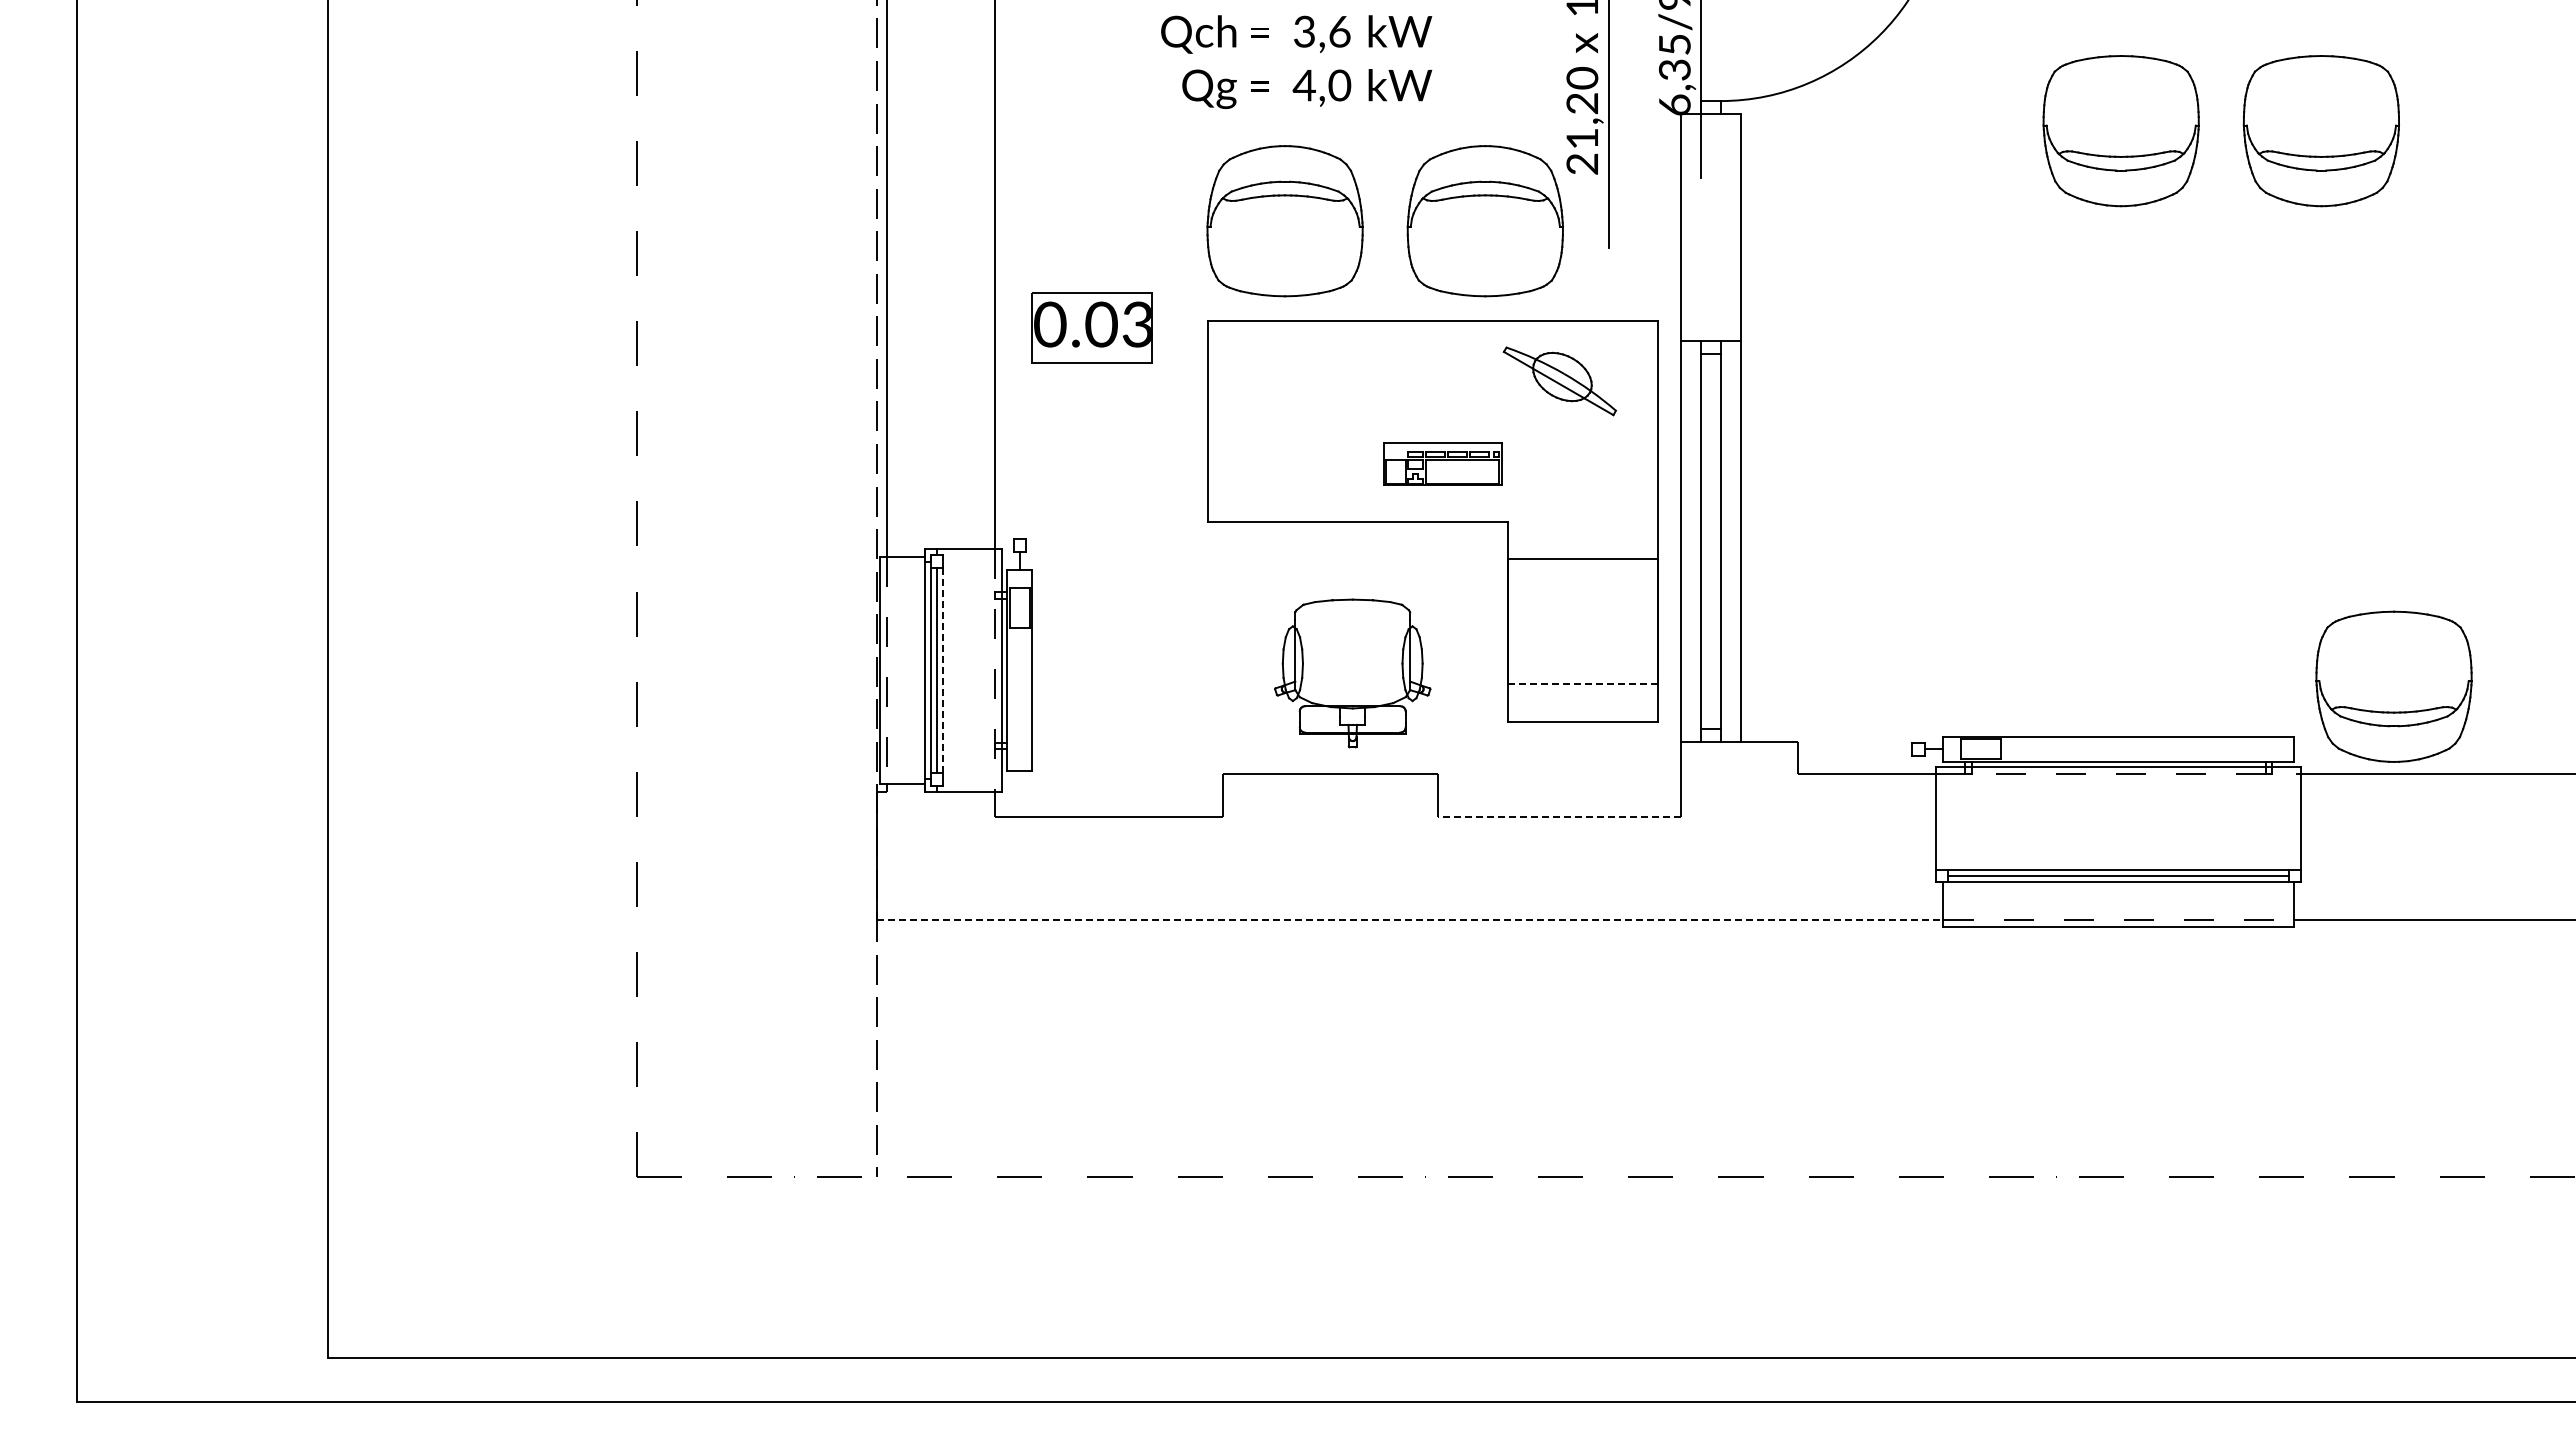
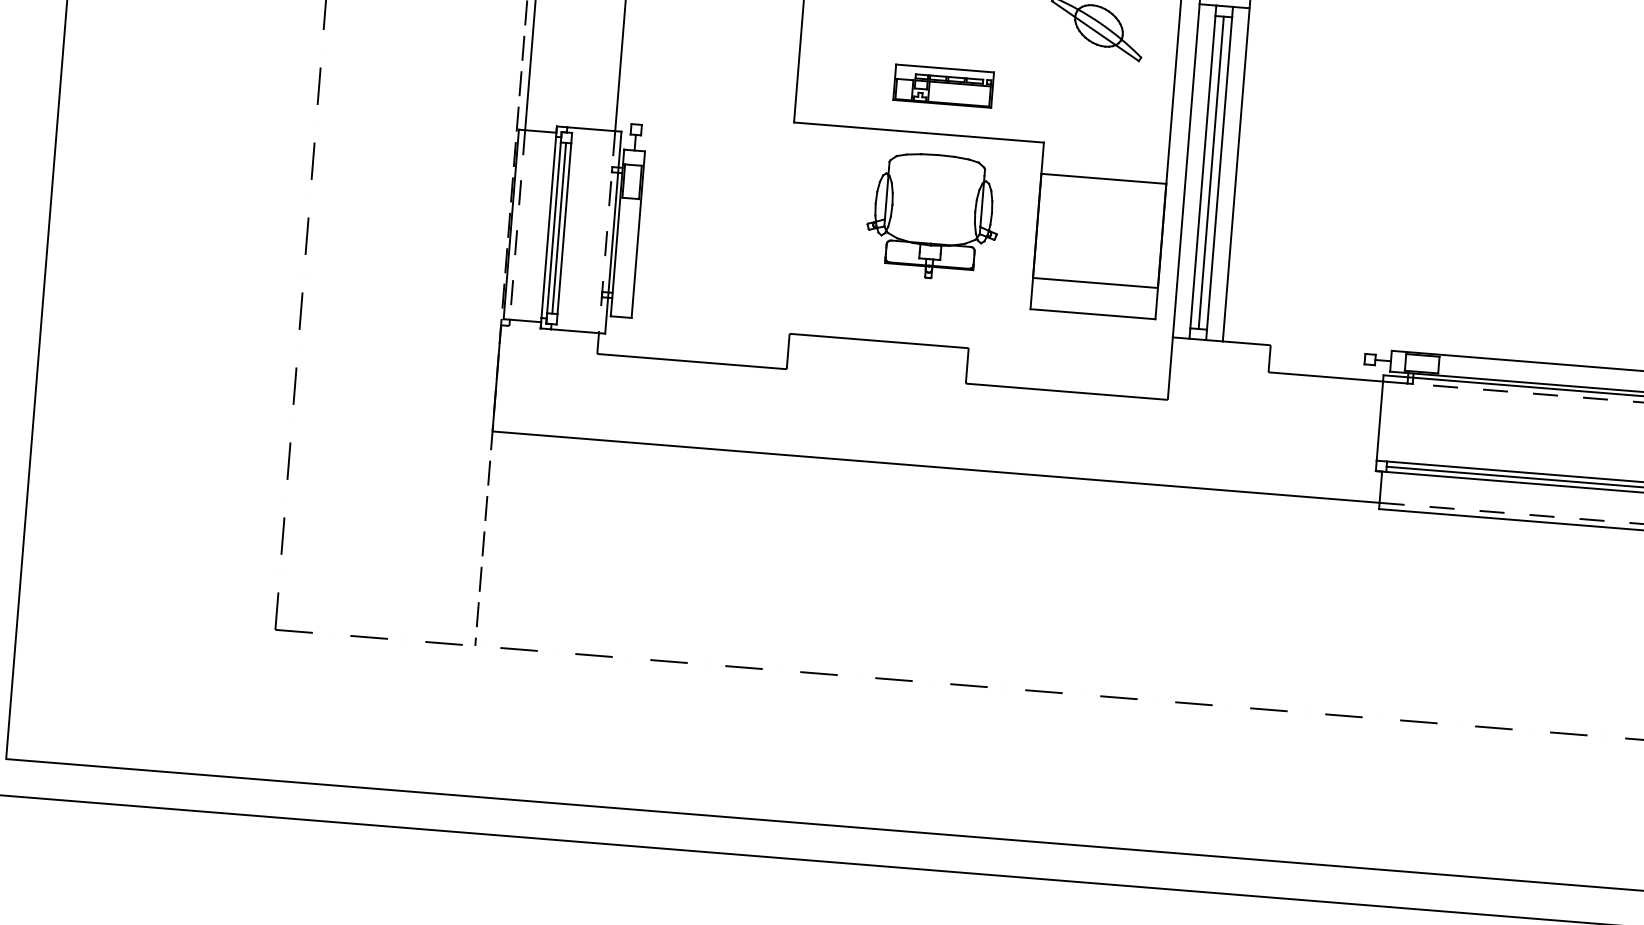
part: (1442, 463) -> (943, 85), moved
line: (1710, 541) -> (1211, 172), added
line: (943, 670) -> (564, 228), dashed -> solid
part: (1352, 673) -> (933, 216), moved
line: (1583, 684) -> (1095, 283), dashed -> solid
line: (1558, 817) -> (1066, 392), dashed -> solid
line: (1410, 919) -> (936, 467), dashed -> solid

